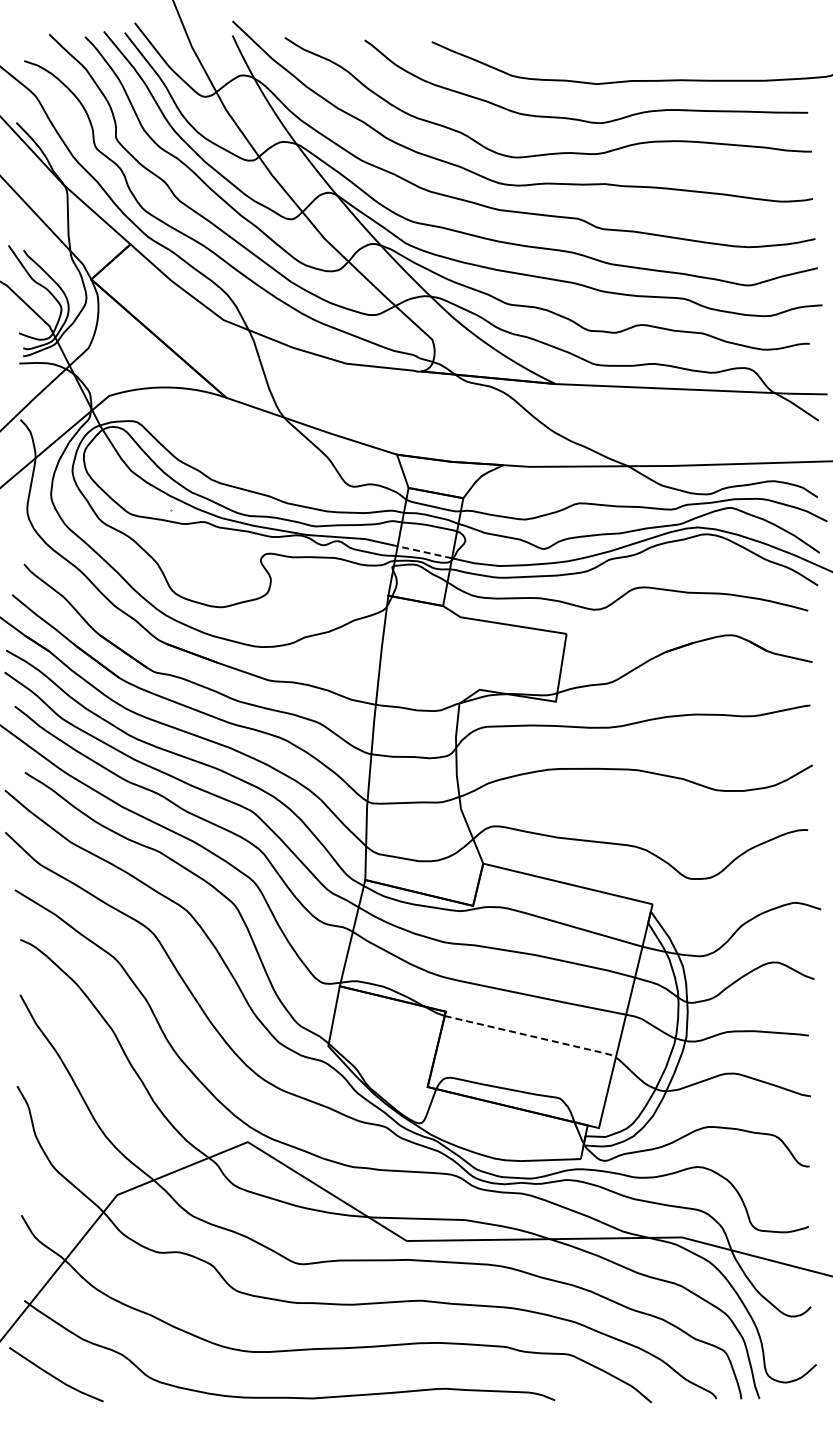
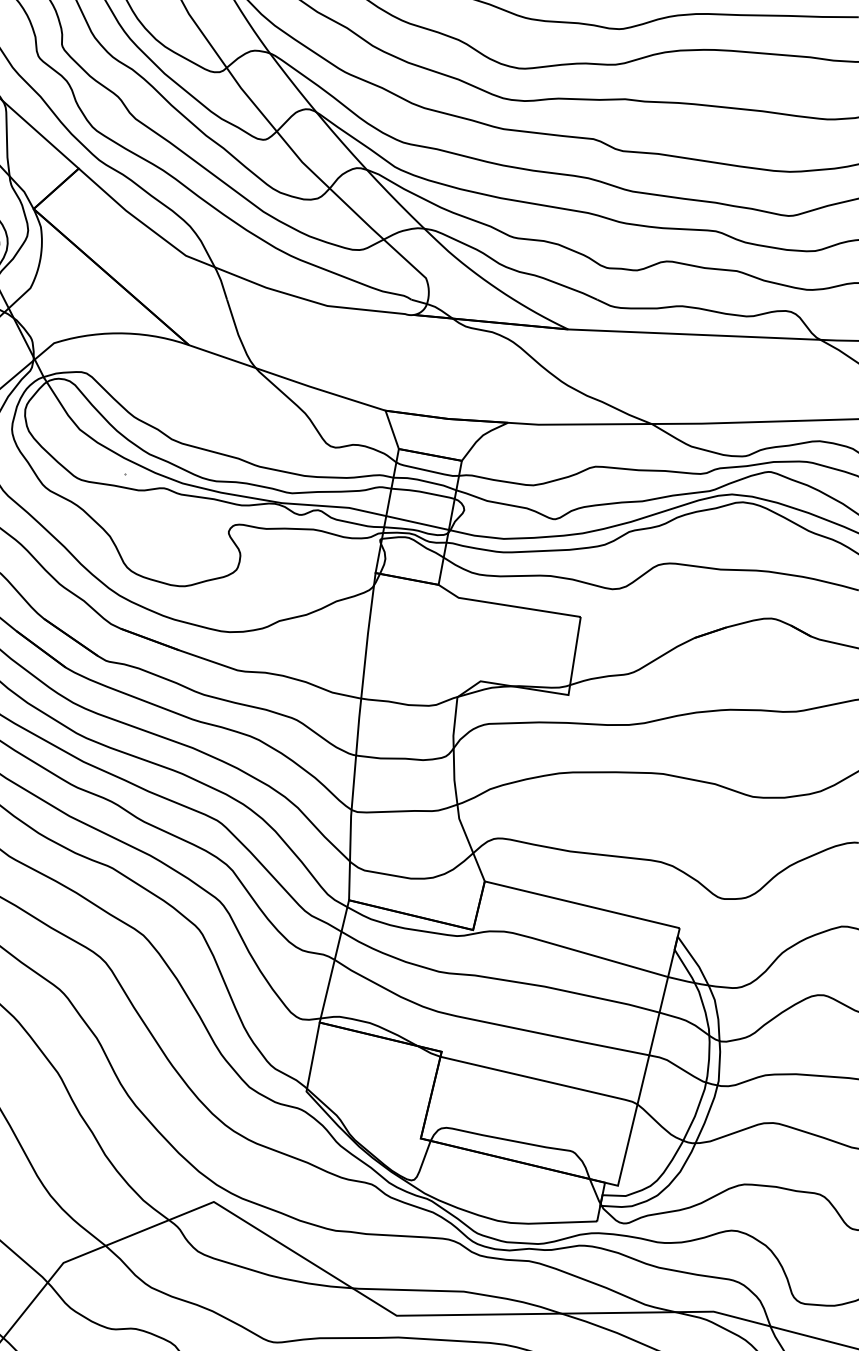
line: (424, 552) -> (417, 523), dashed -> solid
line: (532, 1036) -> (541, 1080), dashed -> solid

